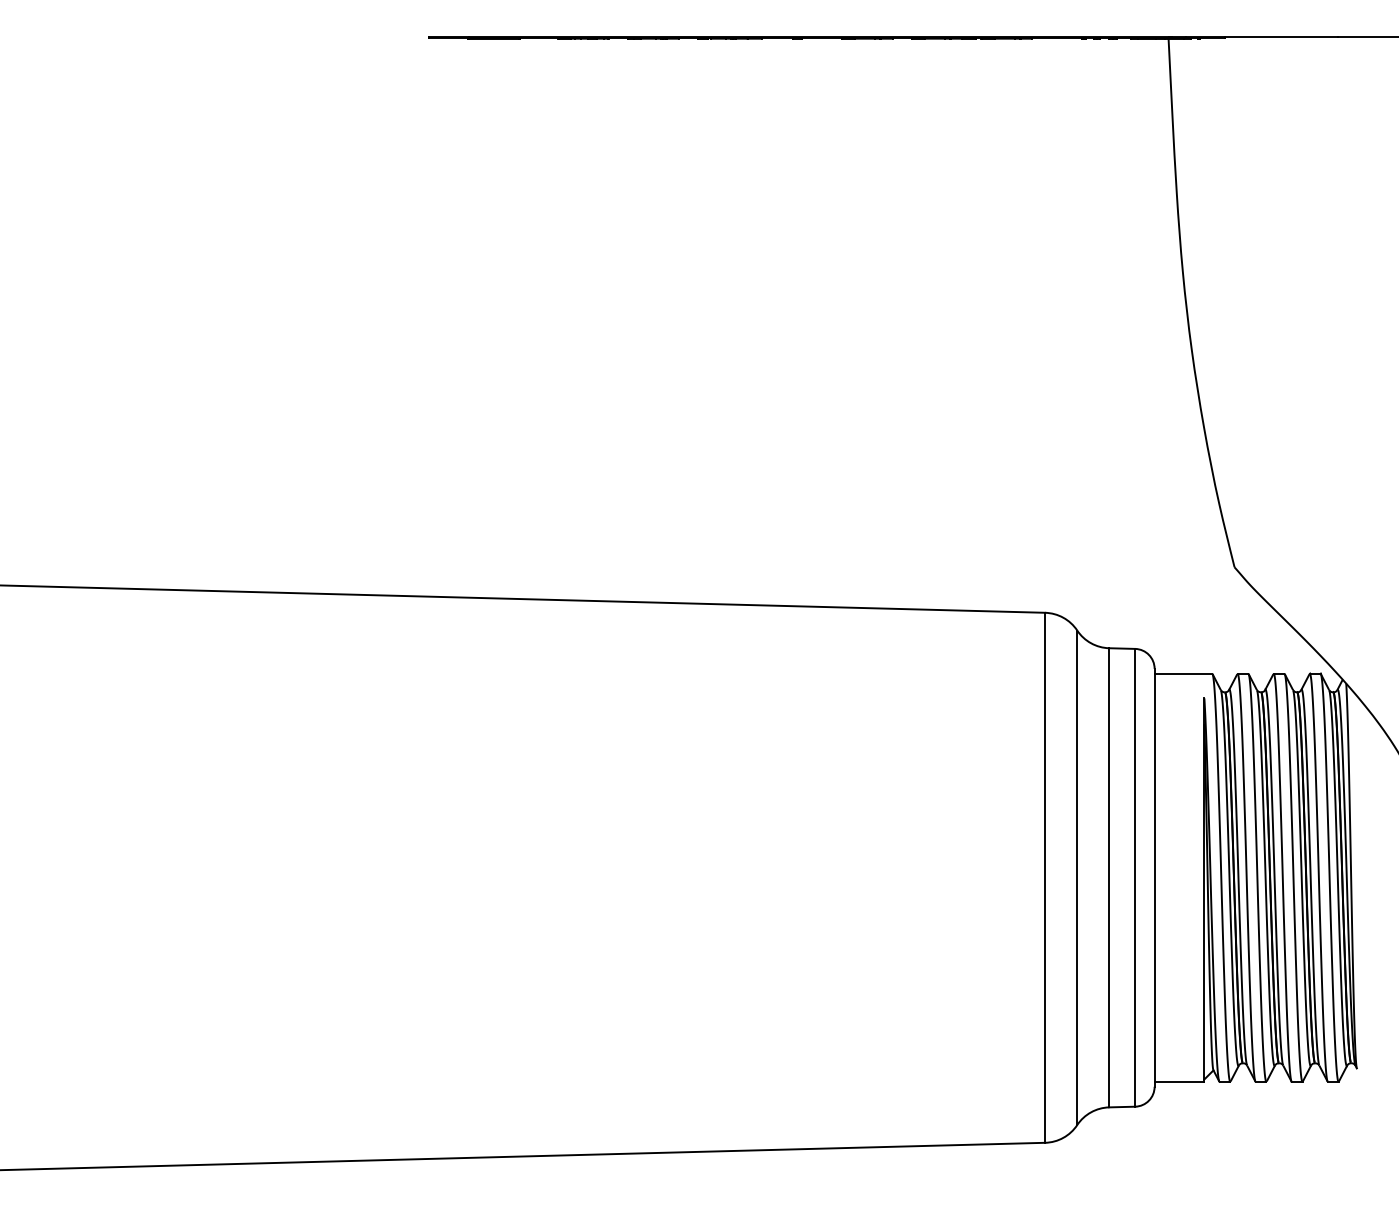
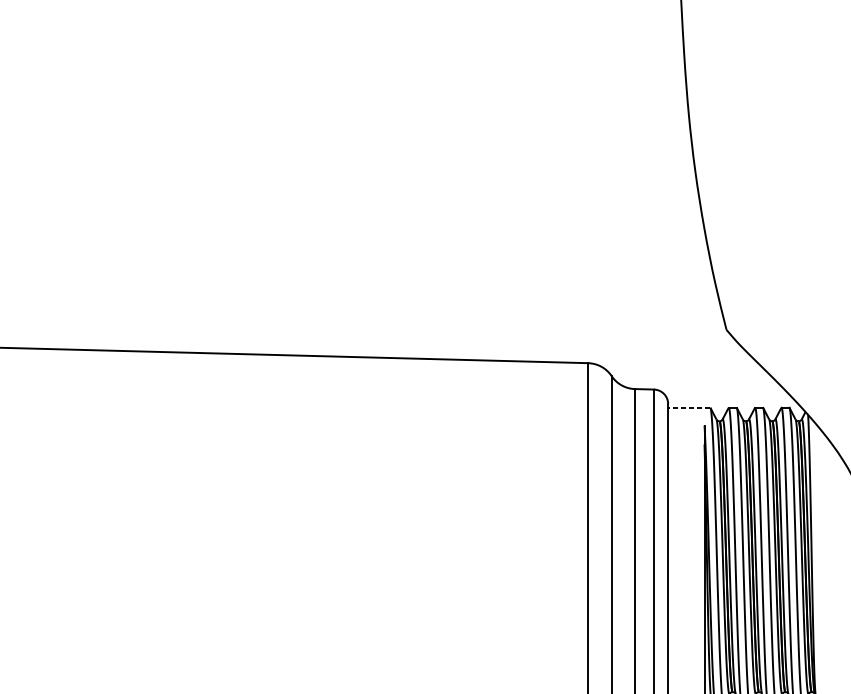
line: (1183, 673) -> (689, 407), solid -> dashed

